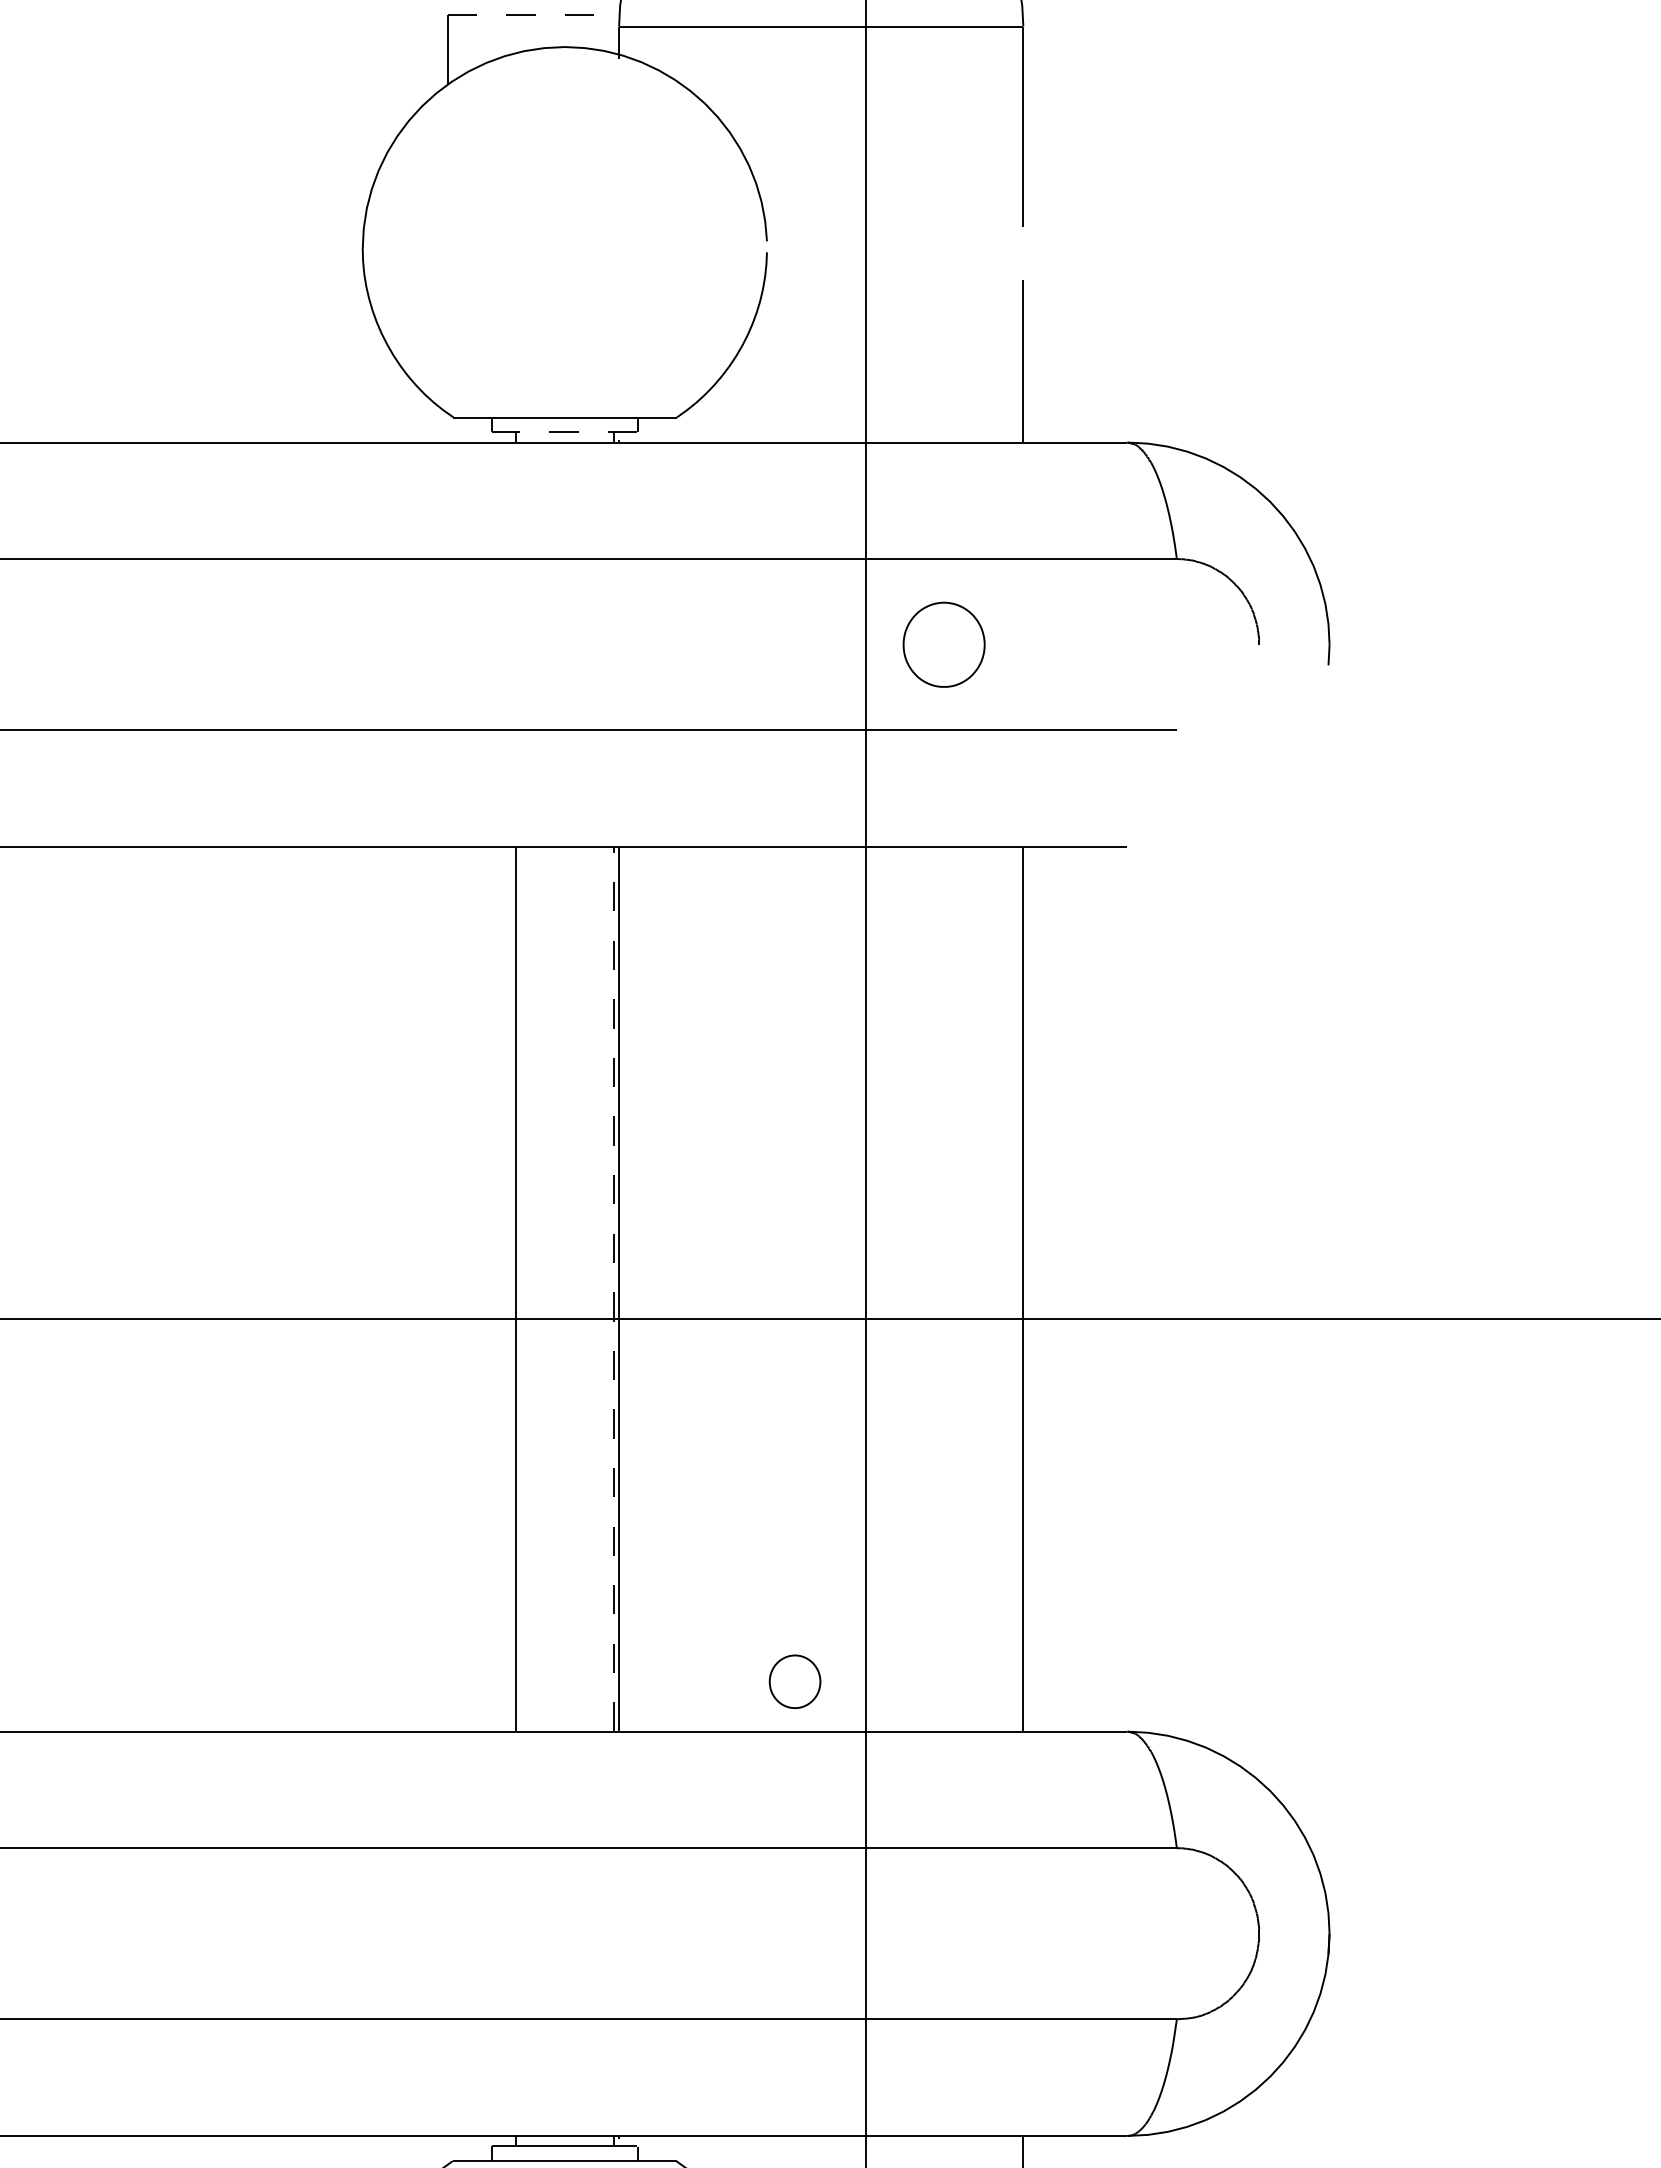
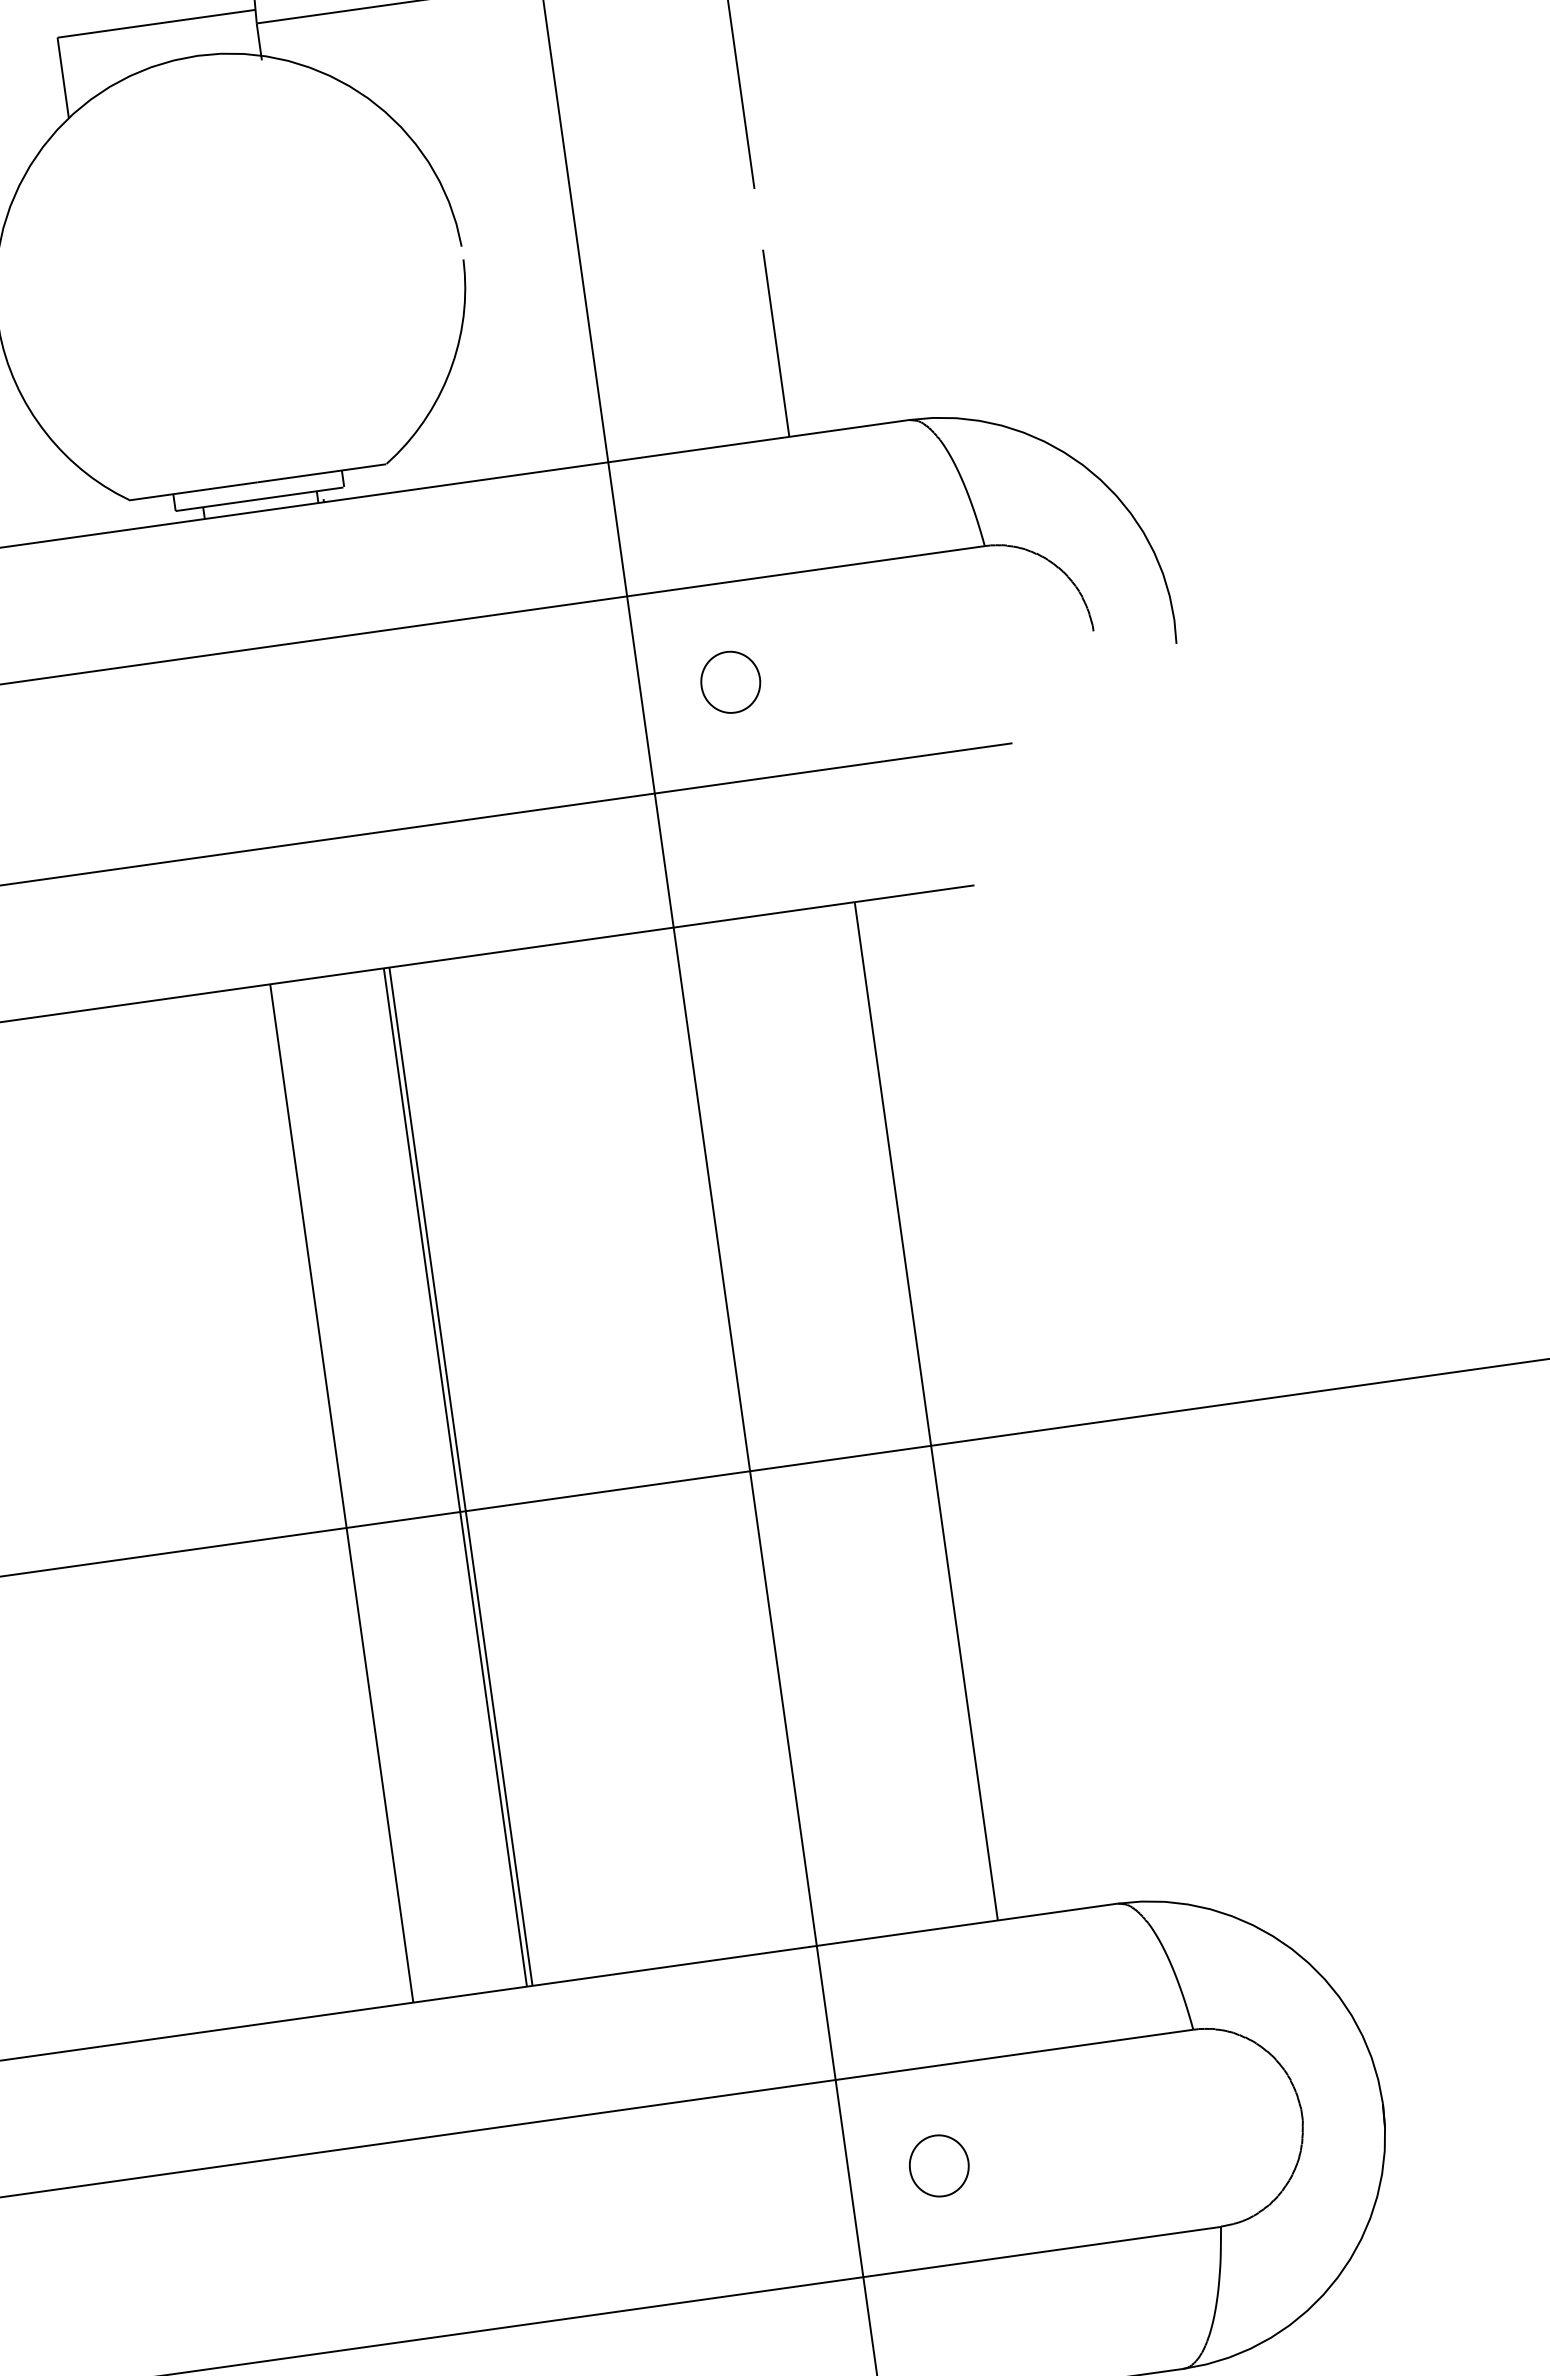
line: (533, 14) -> (156, 23), dashed -> solid
line: (564, 432) -> (259, 499), dashed -> solid
part: (943, 644) -> (730, 682), size x0.62
line: (614, 1288) -> (455, 1476), dashed -> solid
part: (794, 1681) -> (938, 2165), moved

